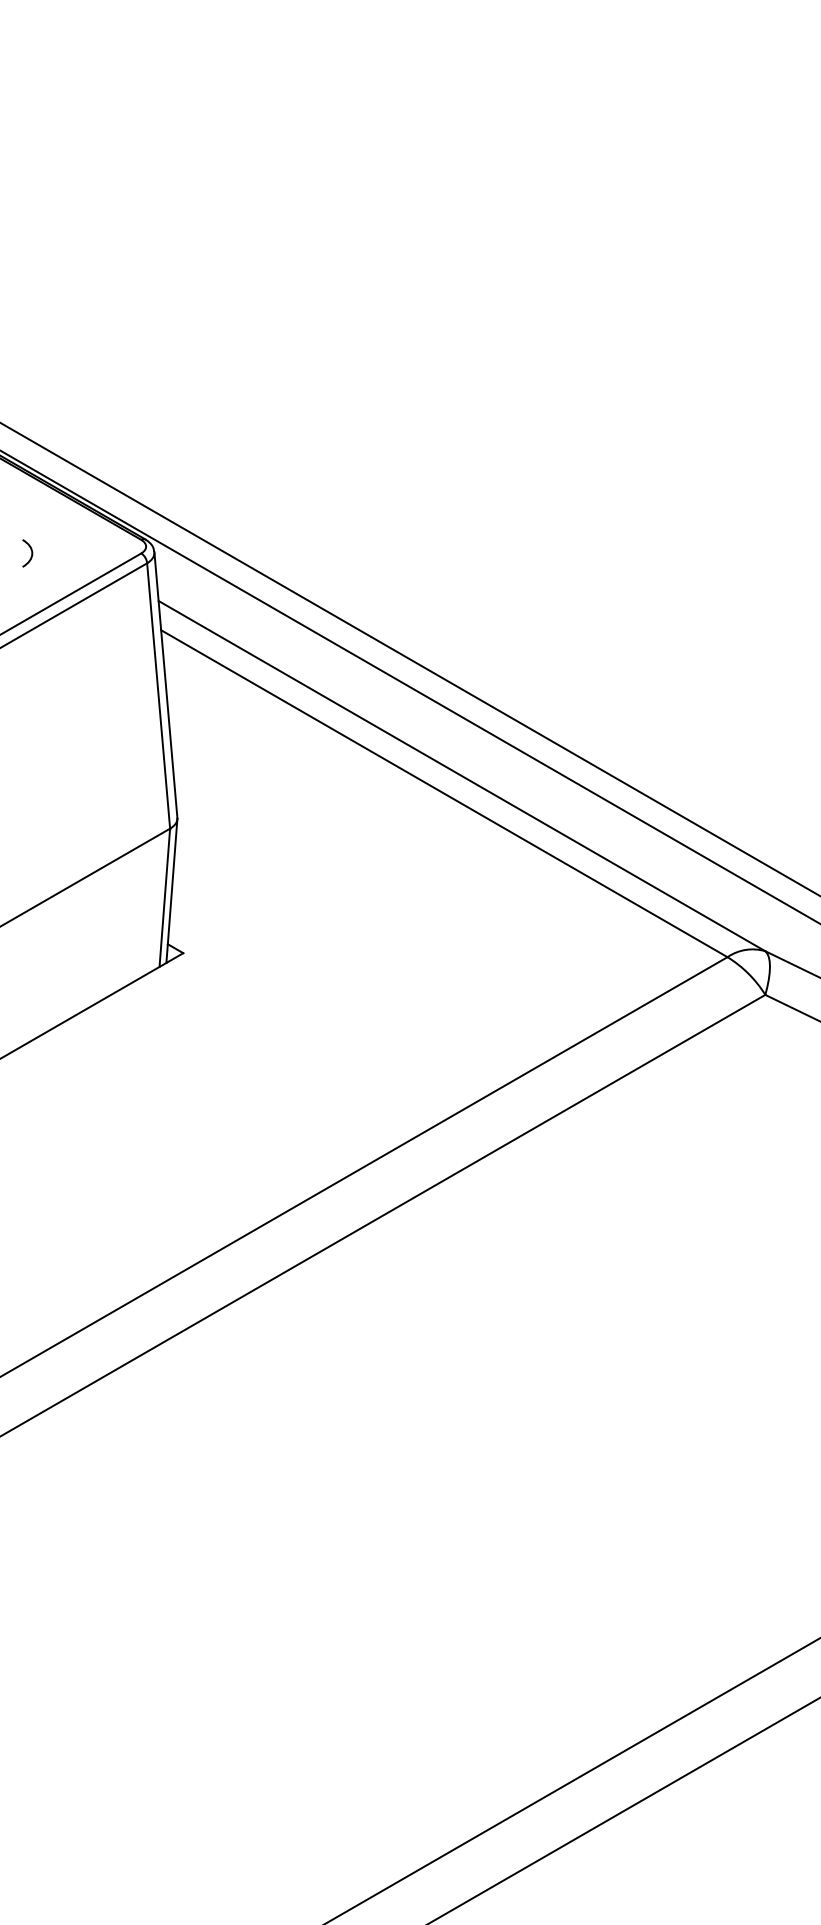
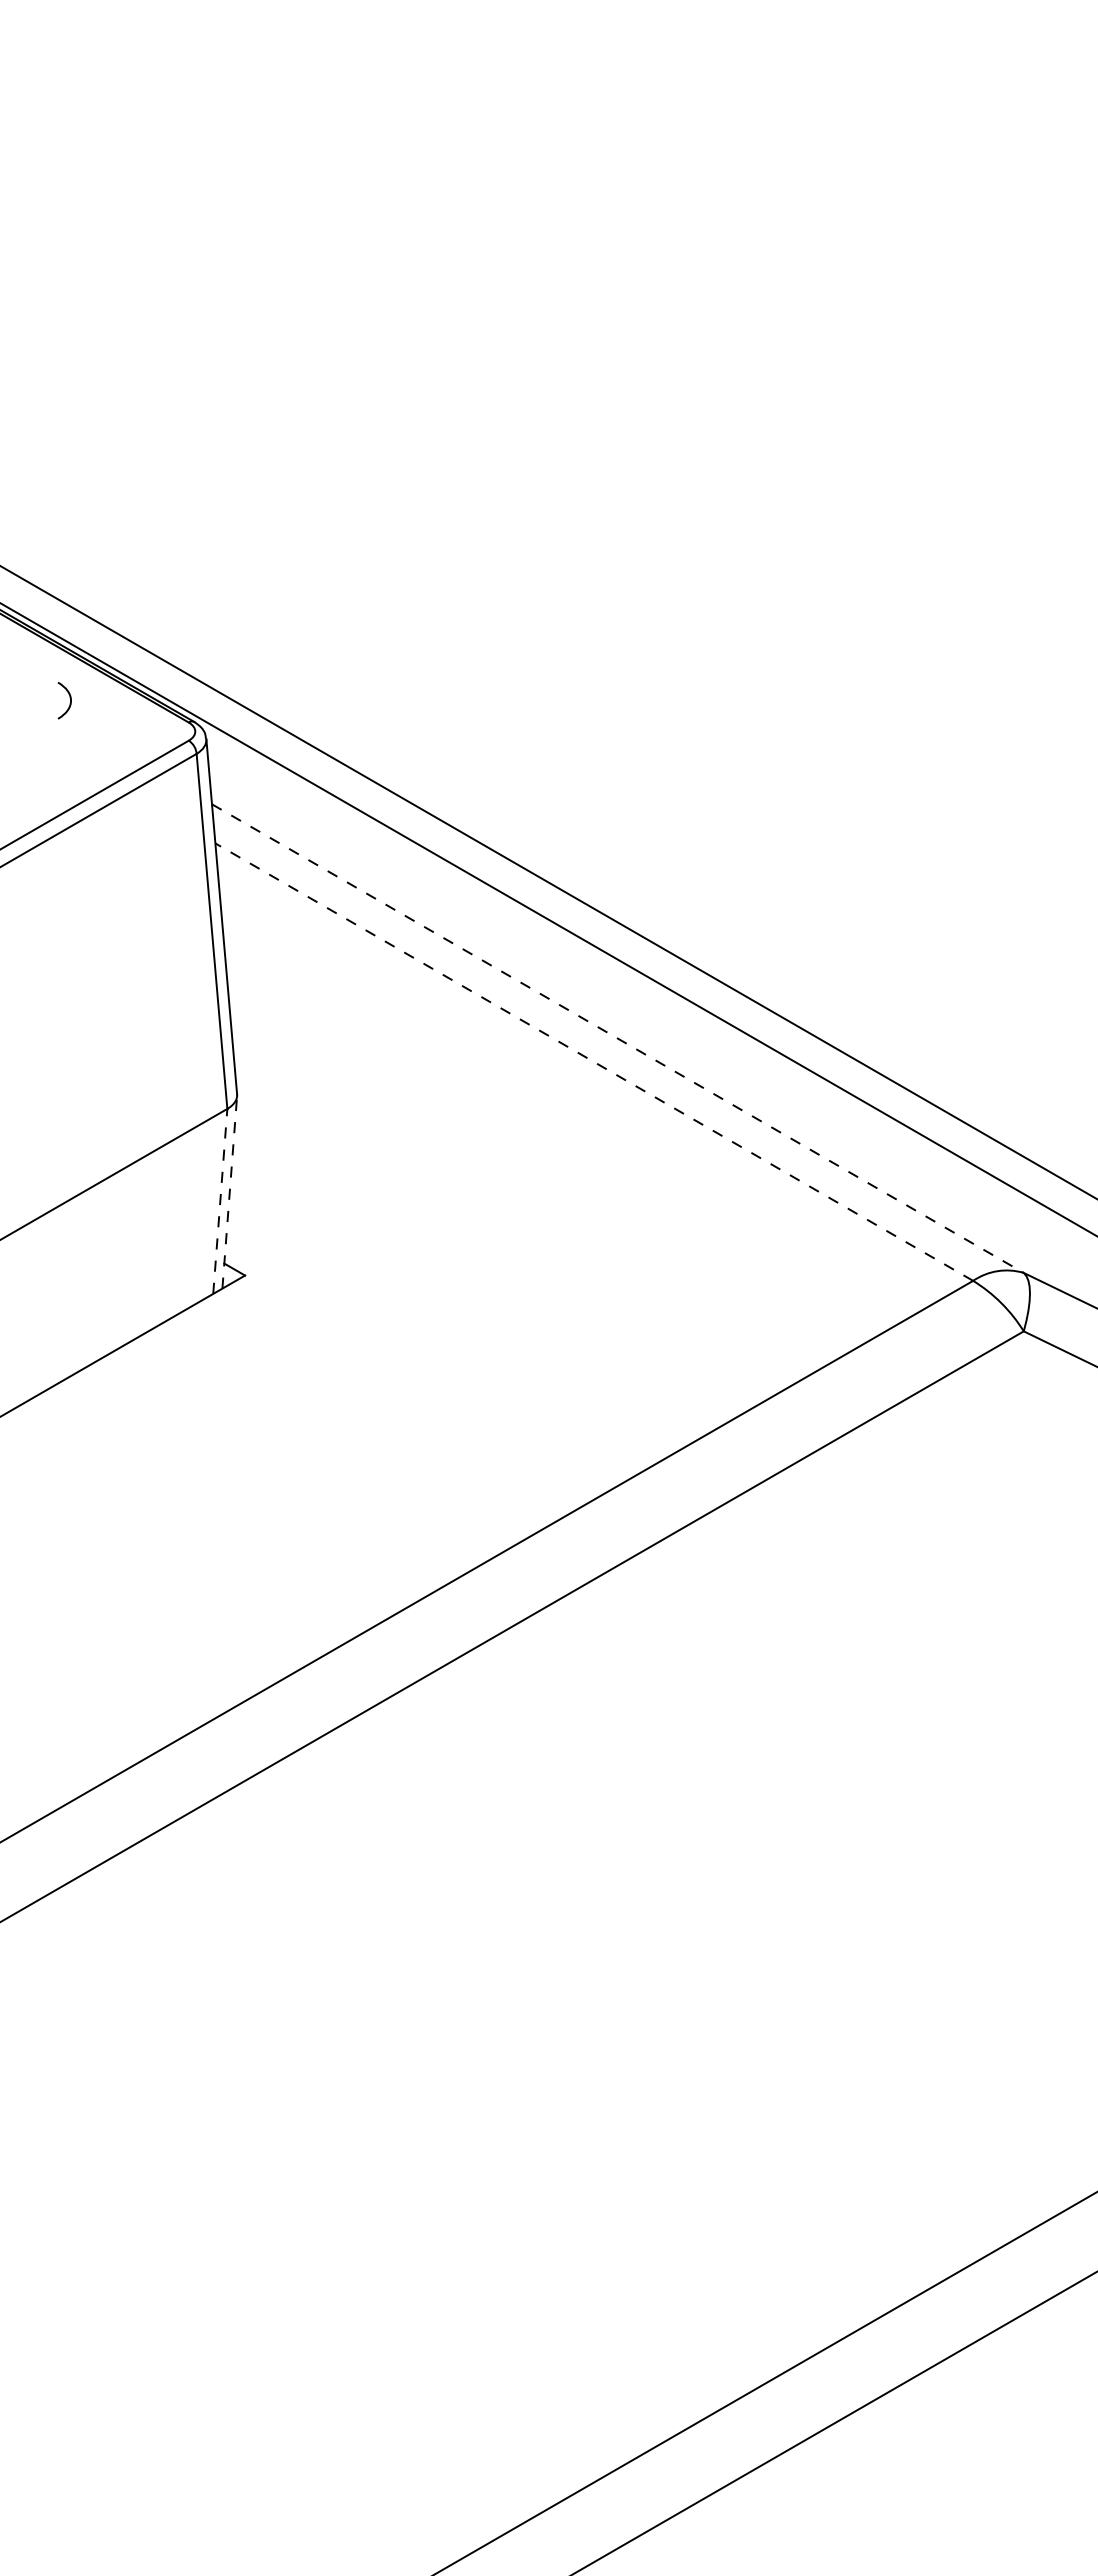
curve: (31, 551) -> (69, 697), moved
line: (461, 776) -> (617, 1038), solid -> dashed
line: (443, 793) -> (593, 1061), solid -> dashed
line: (171, 891) -> (229, 1192), solid -> dashed
line: (164, 897) -> (220, 1201), solid -> dashed

